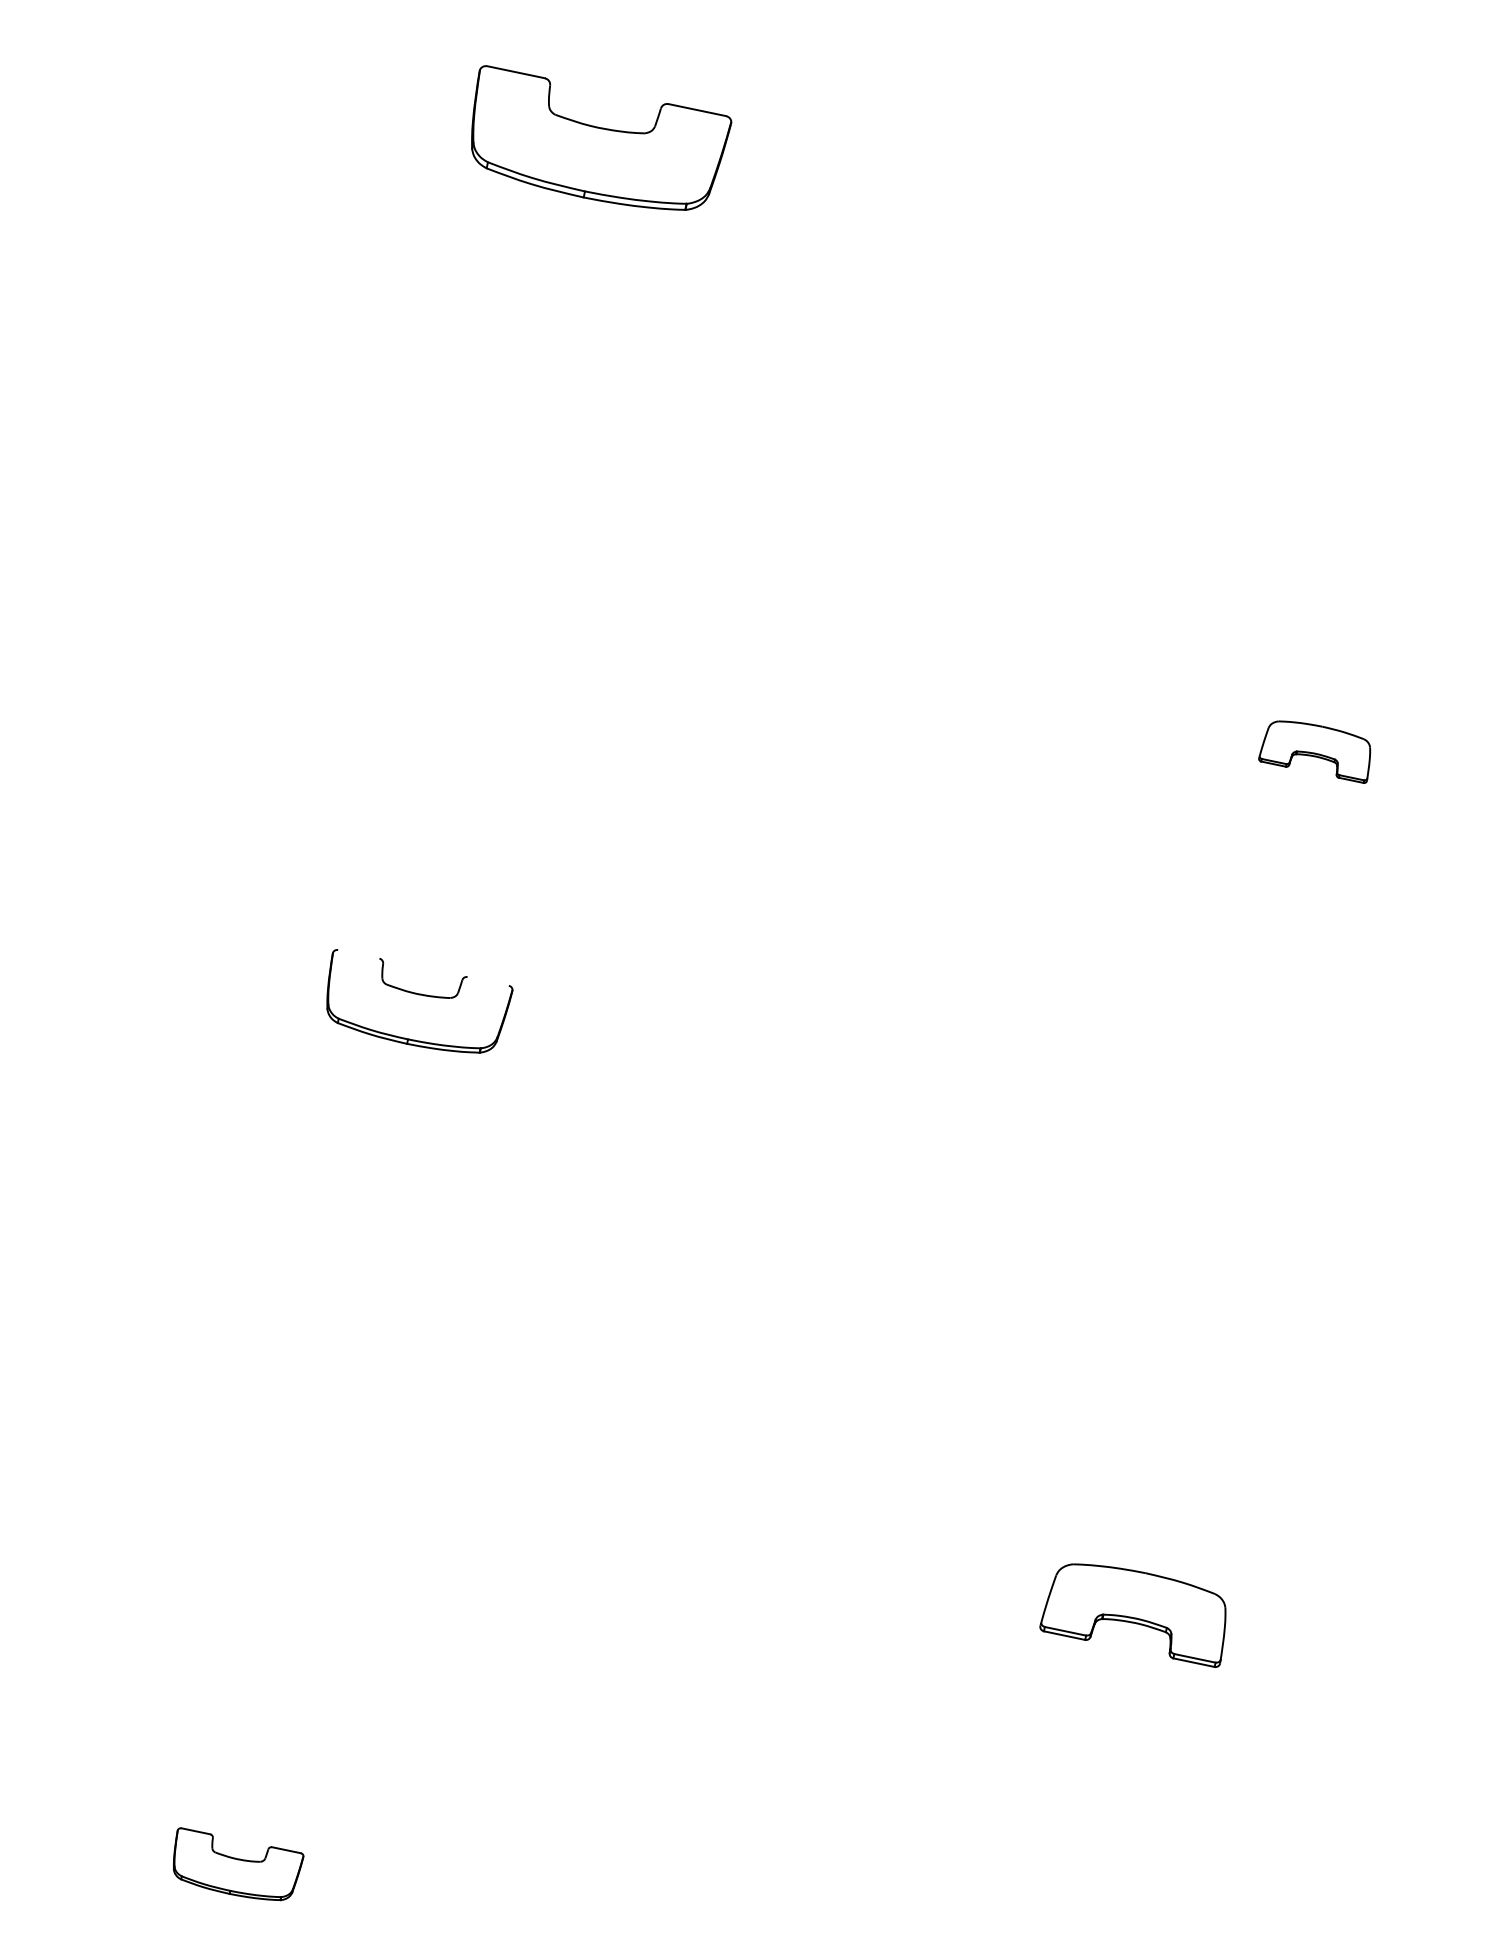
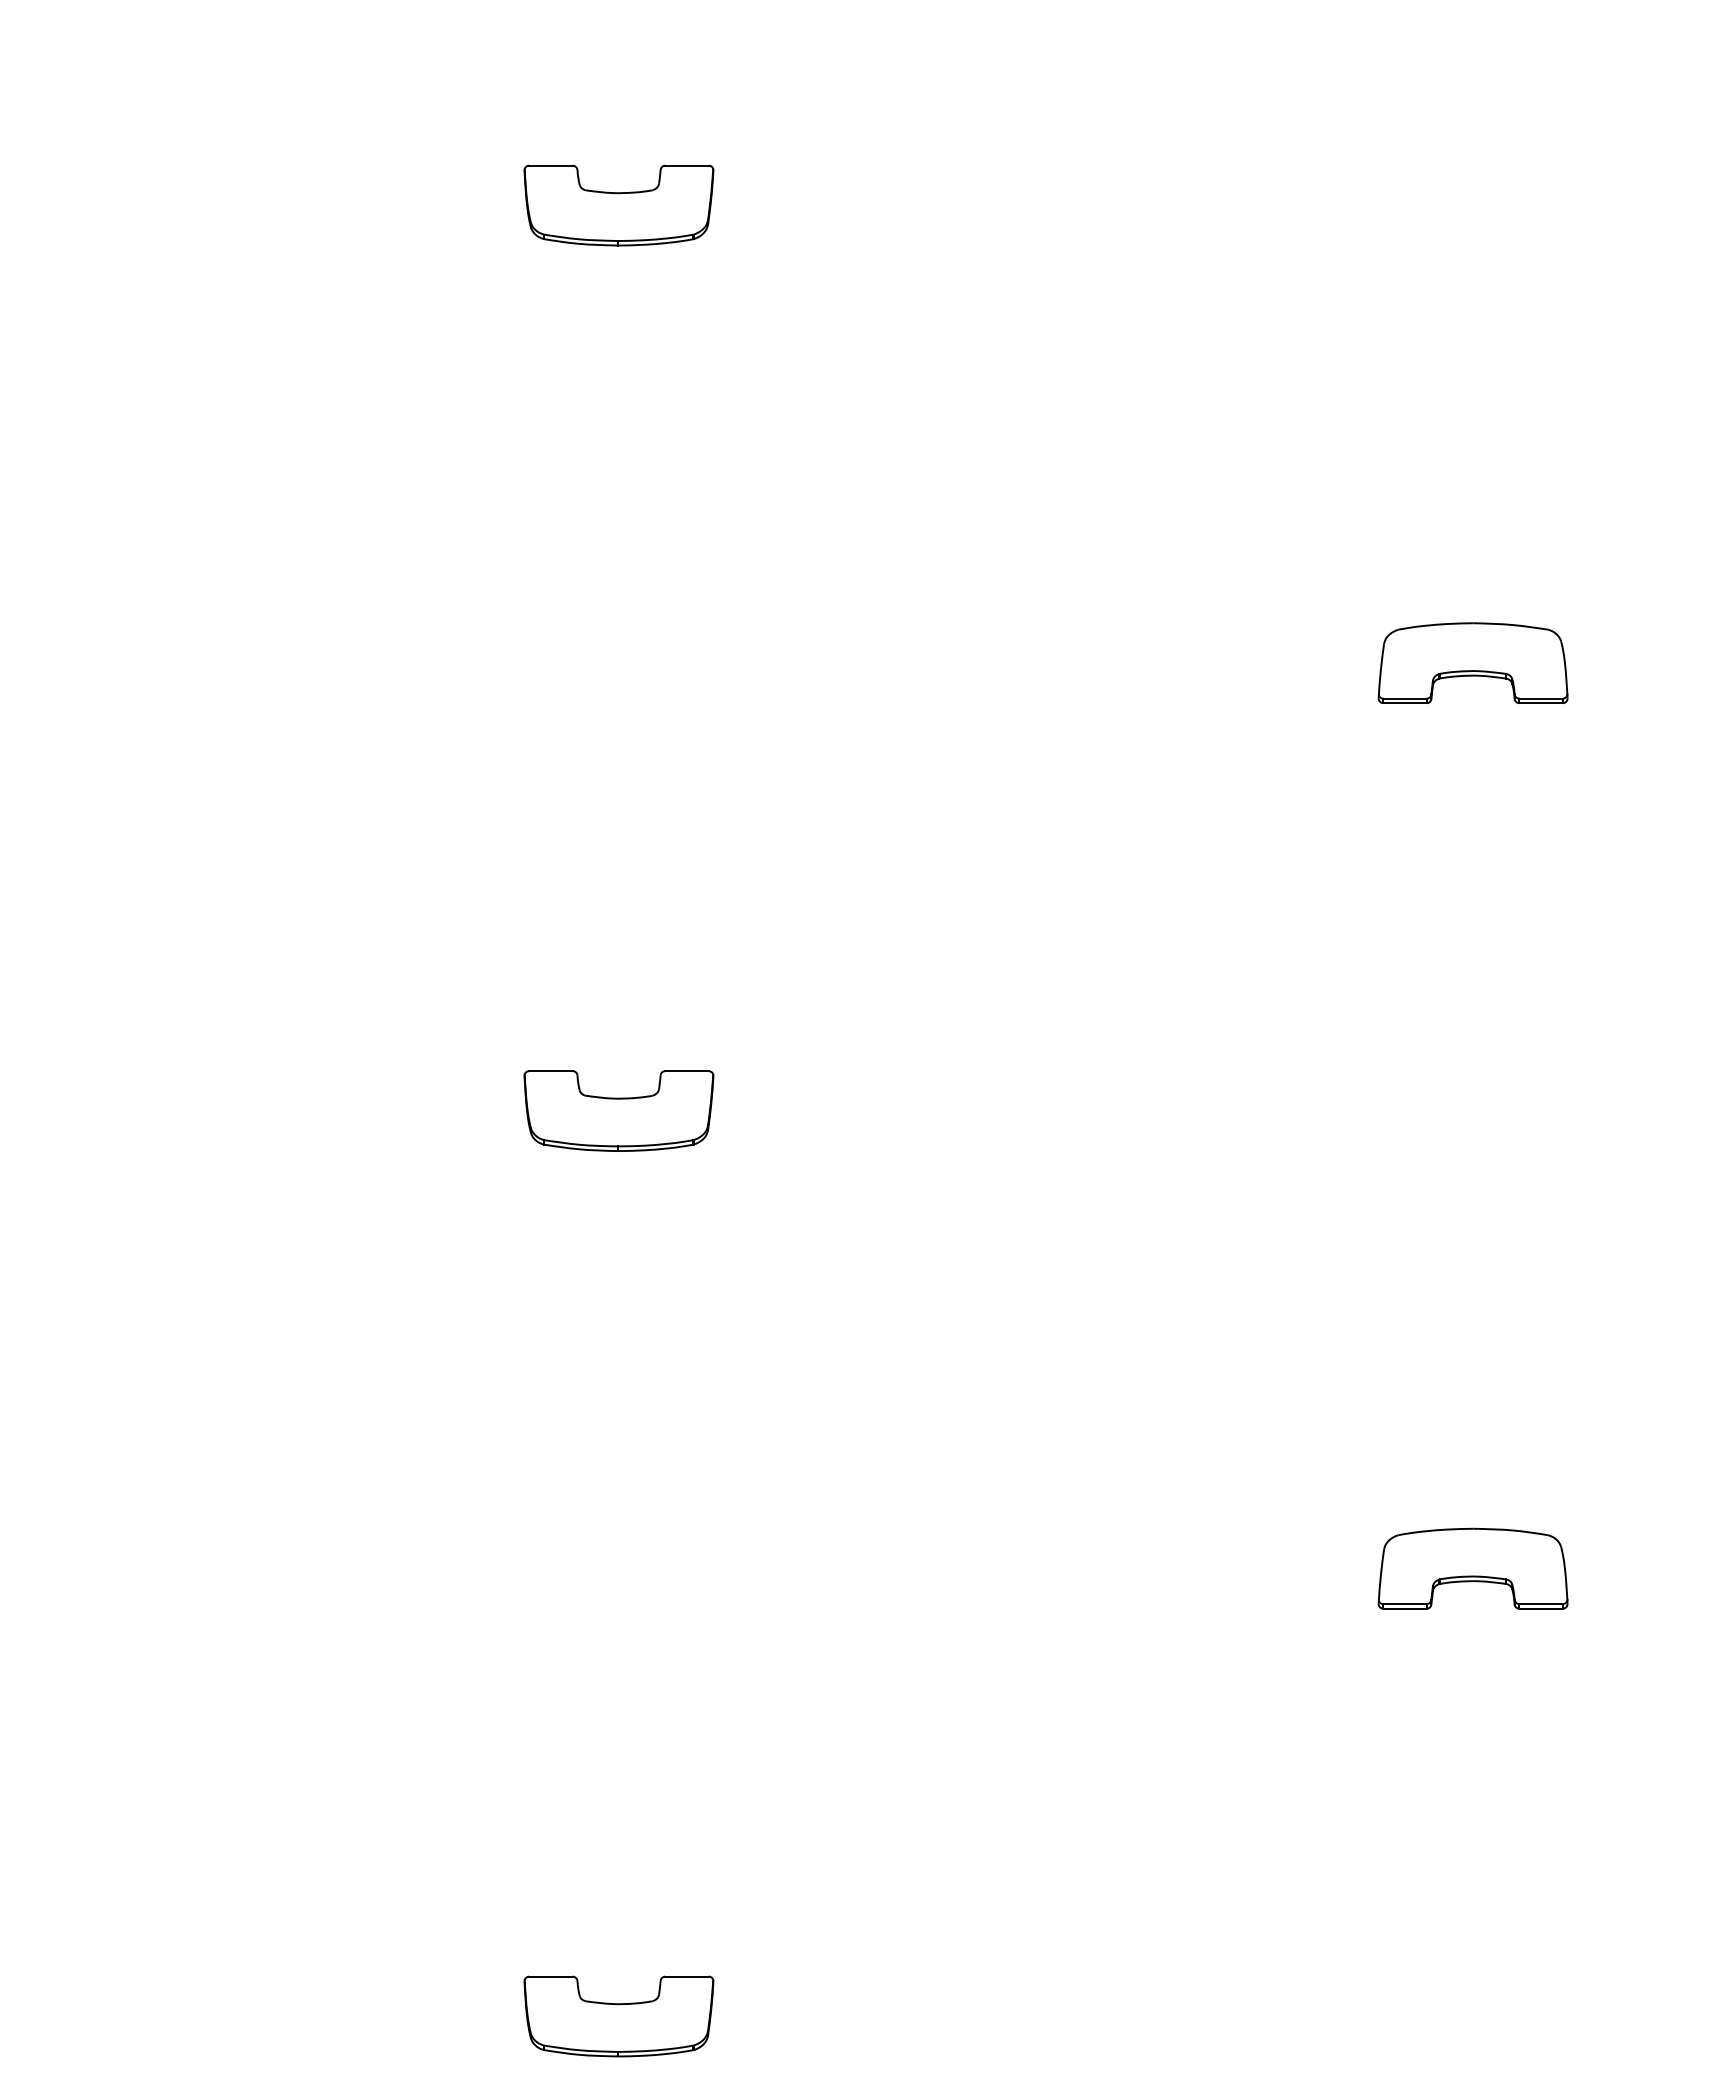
part: (595, 144) -> (618, 205), size x0.71
part: (1316, 748) -> (1472, 662), size x1.67
line: (358, 954) -> (550, 1071), added
line: (487, 981) -> (686, 1071), added
part: (235, 1867) -> (618, 2016), size x1.43

